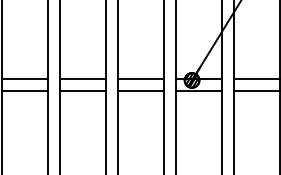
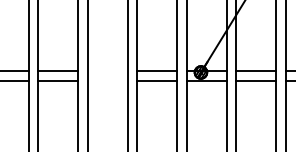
line: (82, 79) -> (107, 71), removed
line: (82, 91) -> (107, 81), removed

